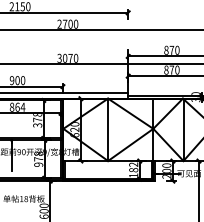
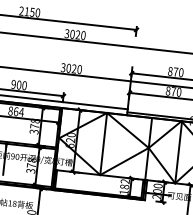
text: (64, 23) -> (72, 33), 2700 -> 3020
text: (70, 57) -> (74, 68), 3070 -> 3020
text: (38, 164) -> (30, 170), 978 -> 378

